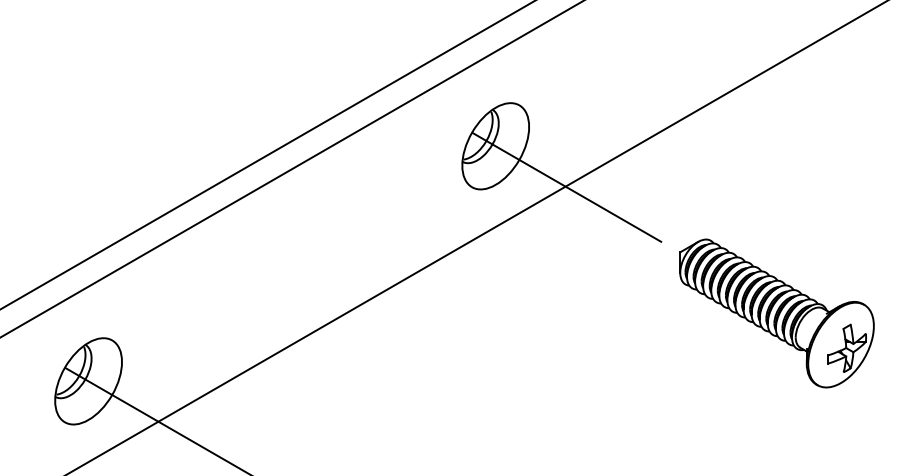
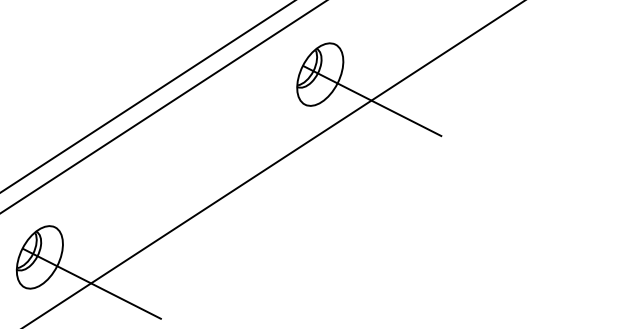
part: (776, 313) -> (526, 182), removed

